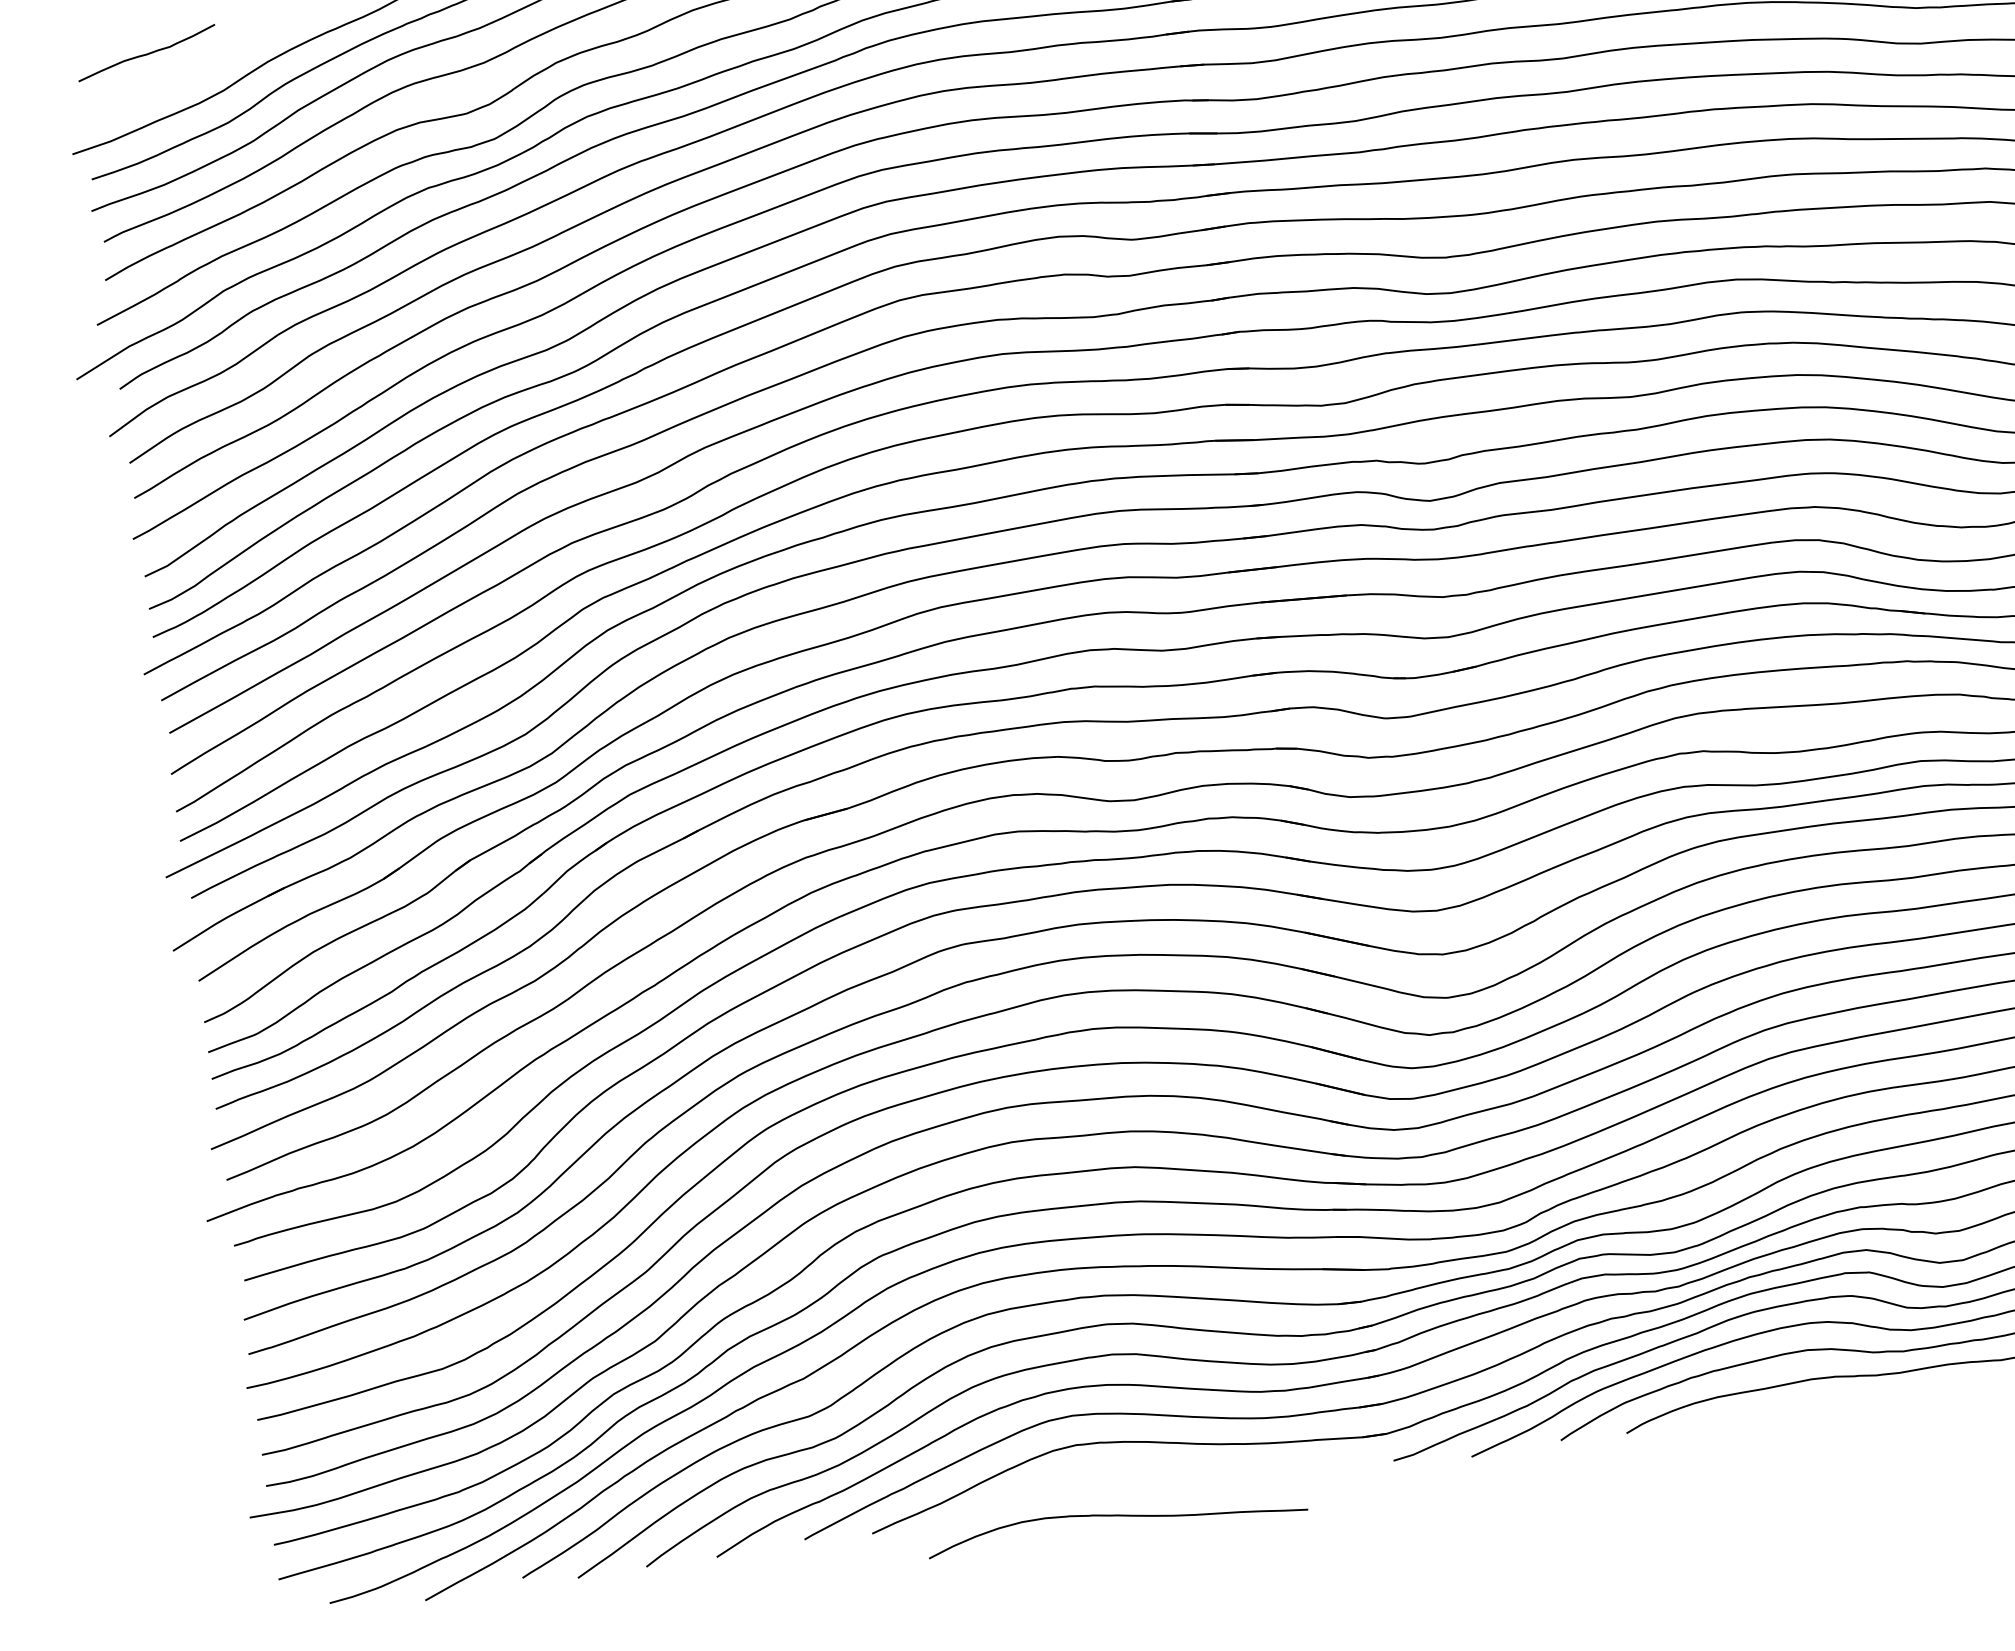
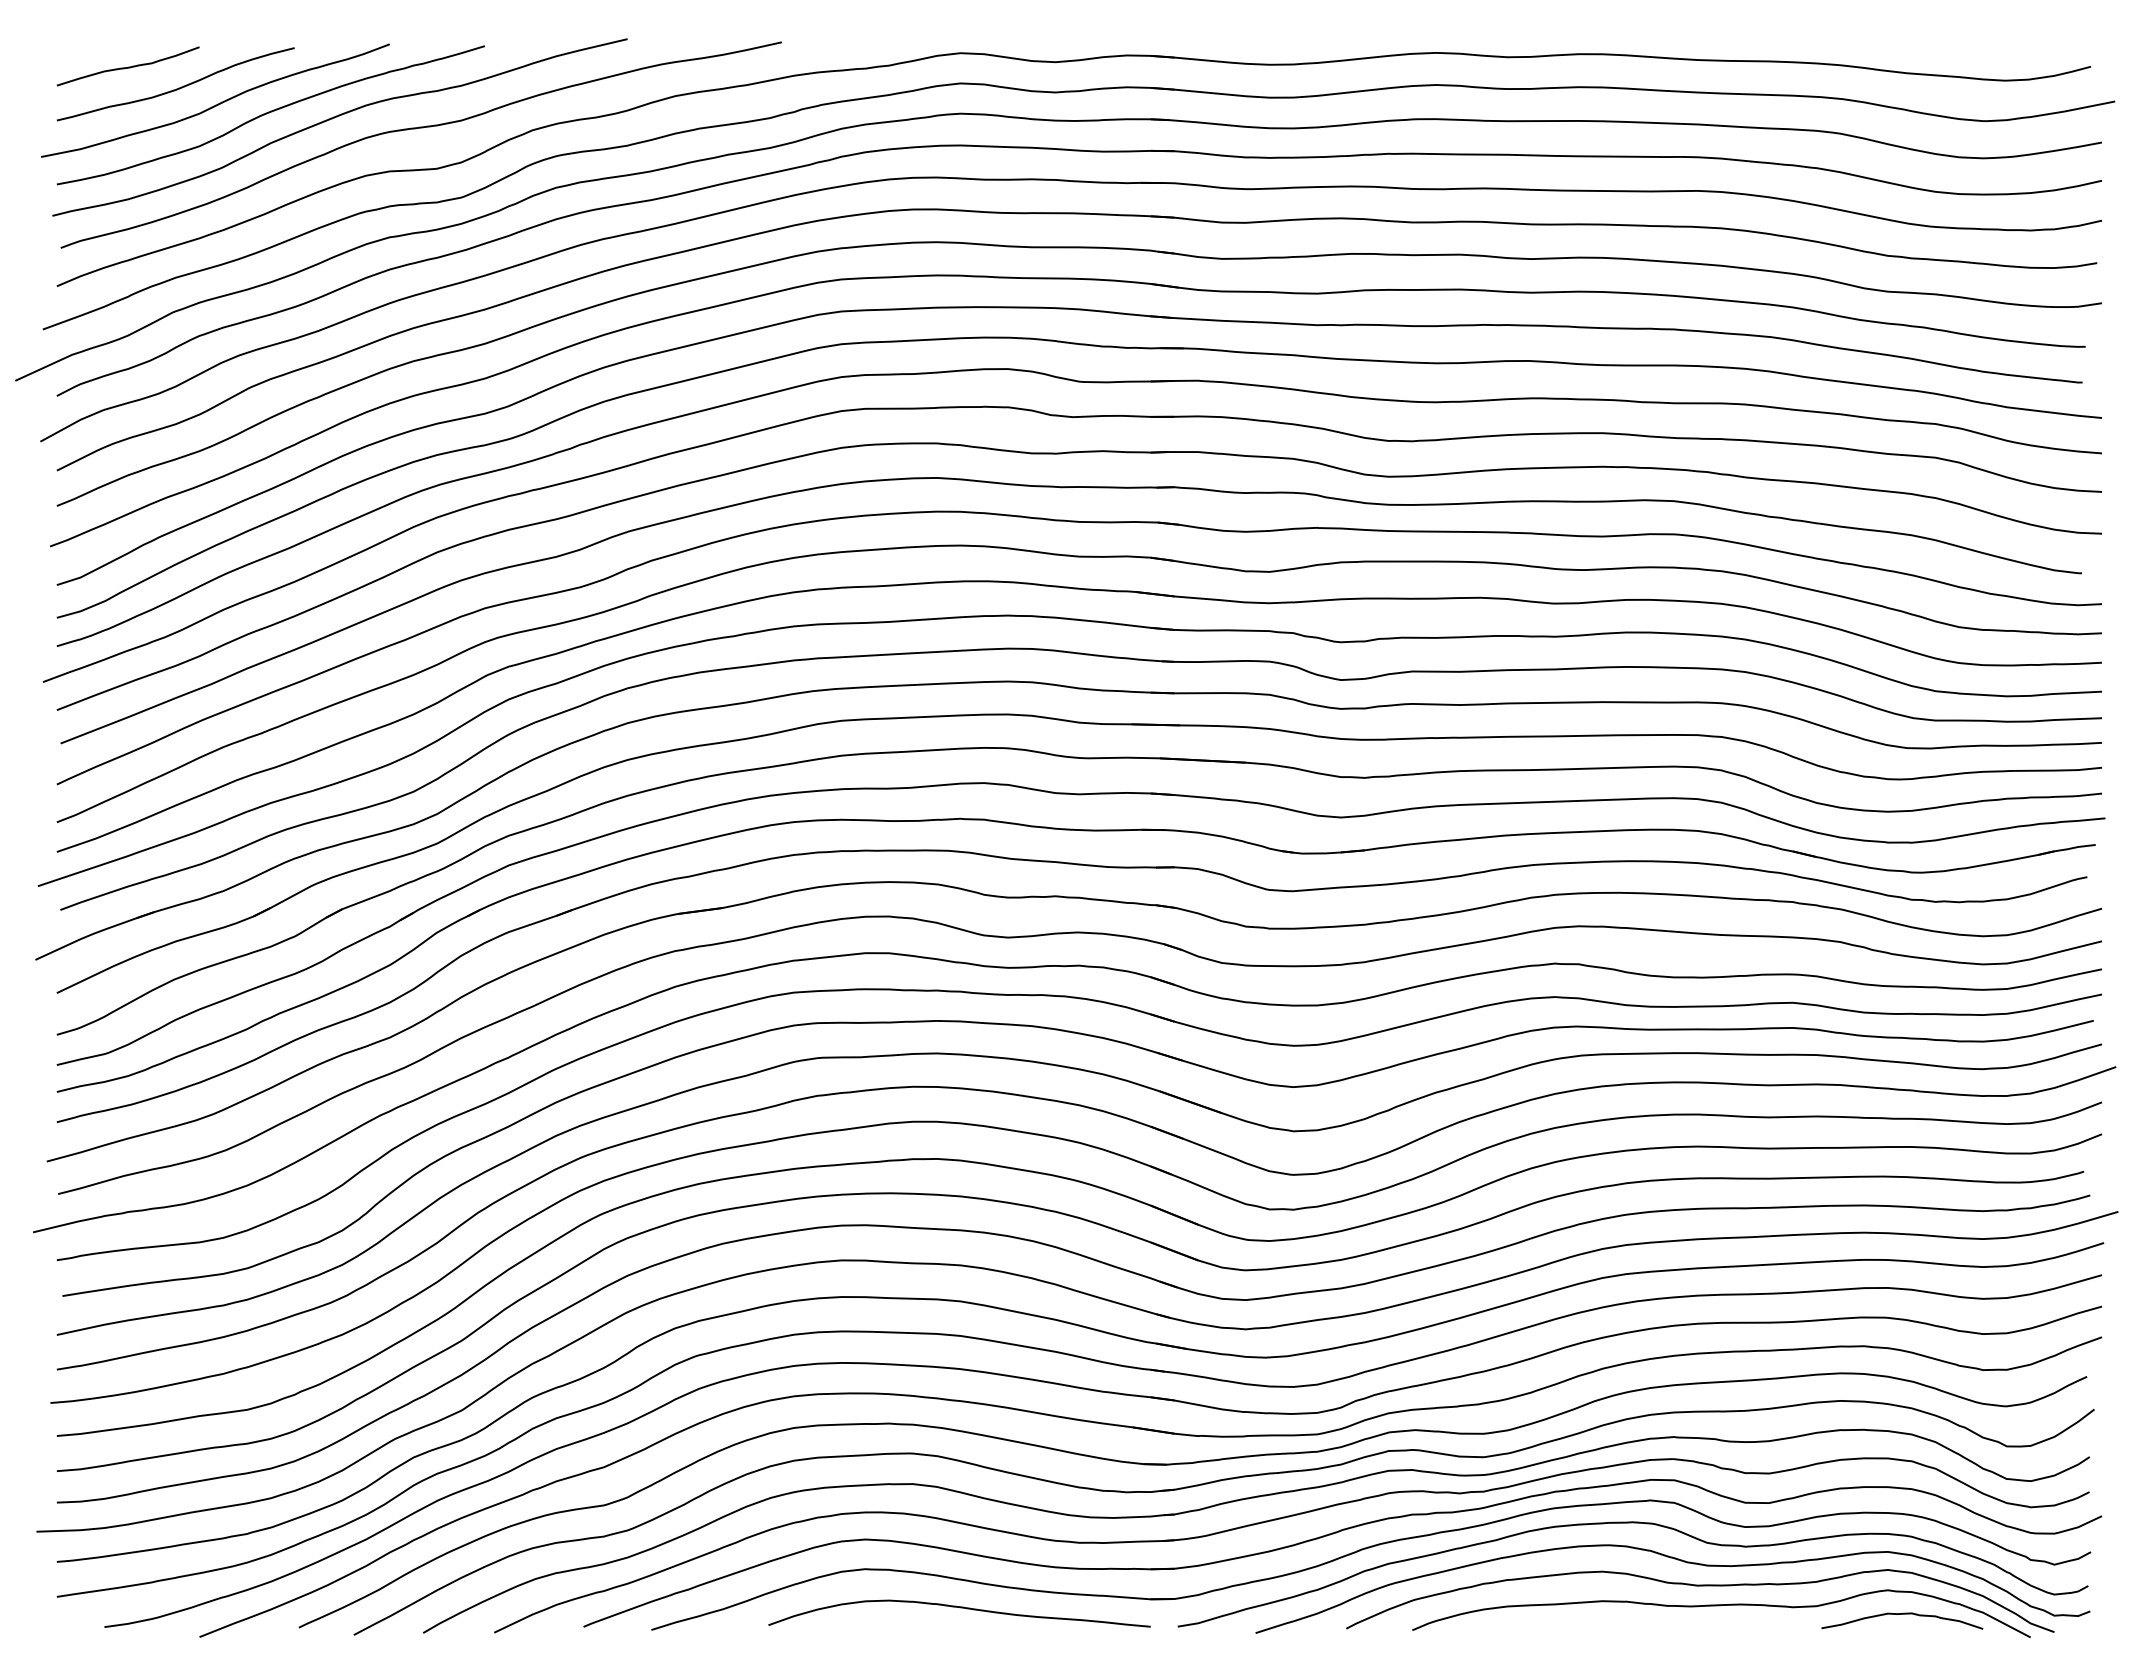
curve: (197, 68) -> (176, 88), added
curve: (1117, 1516) -> (960, 1608), moved

